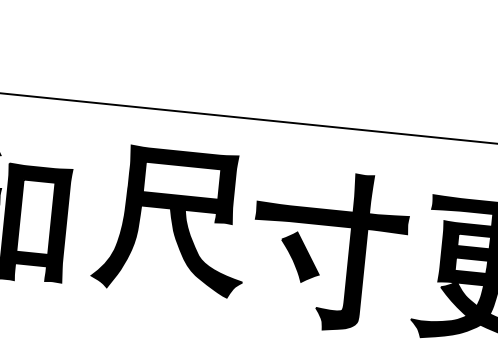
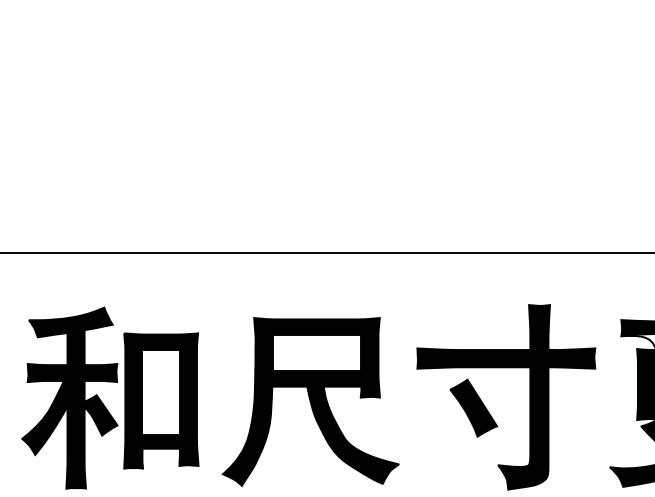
part: (172, 221) -> (310, 401), moved

